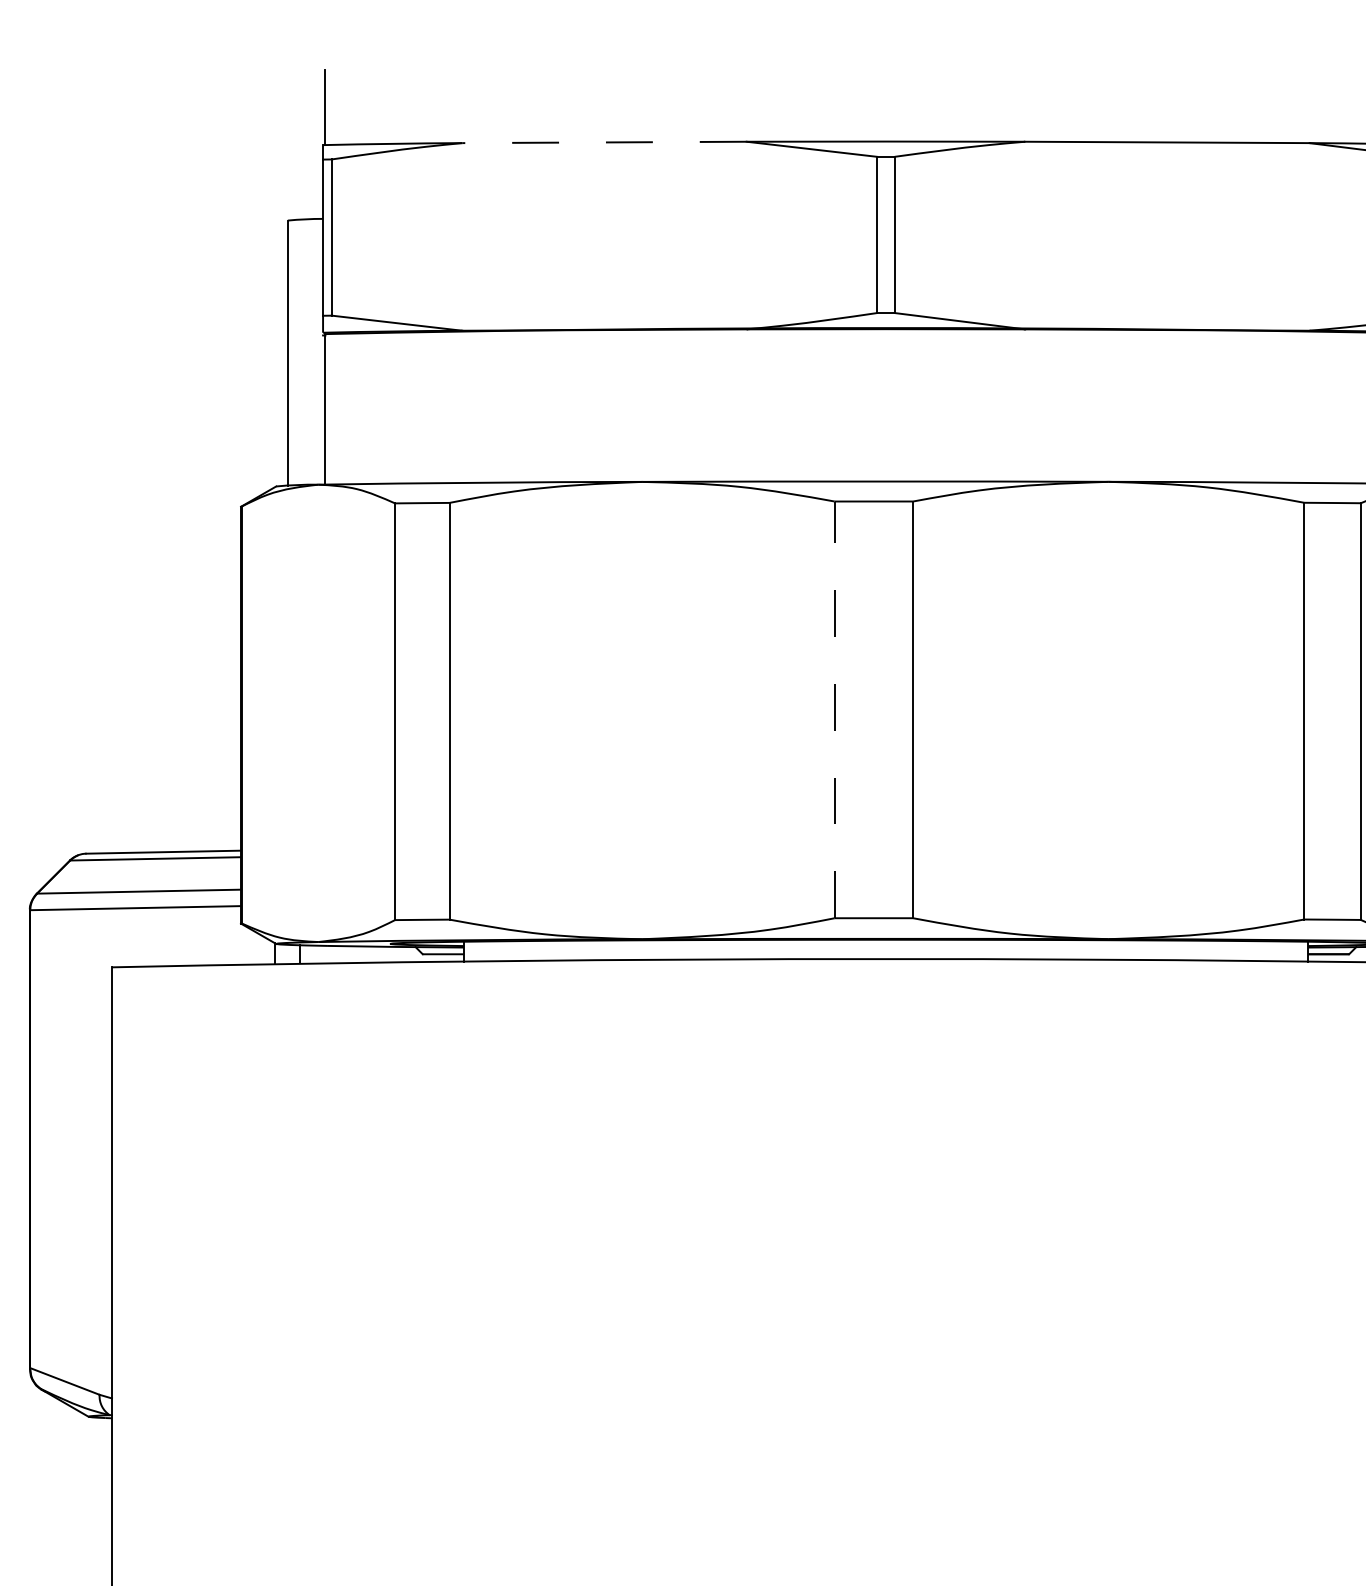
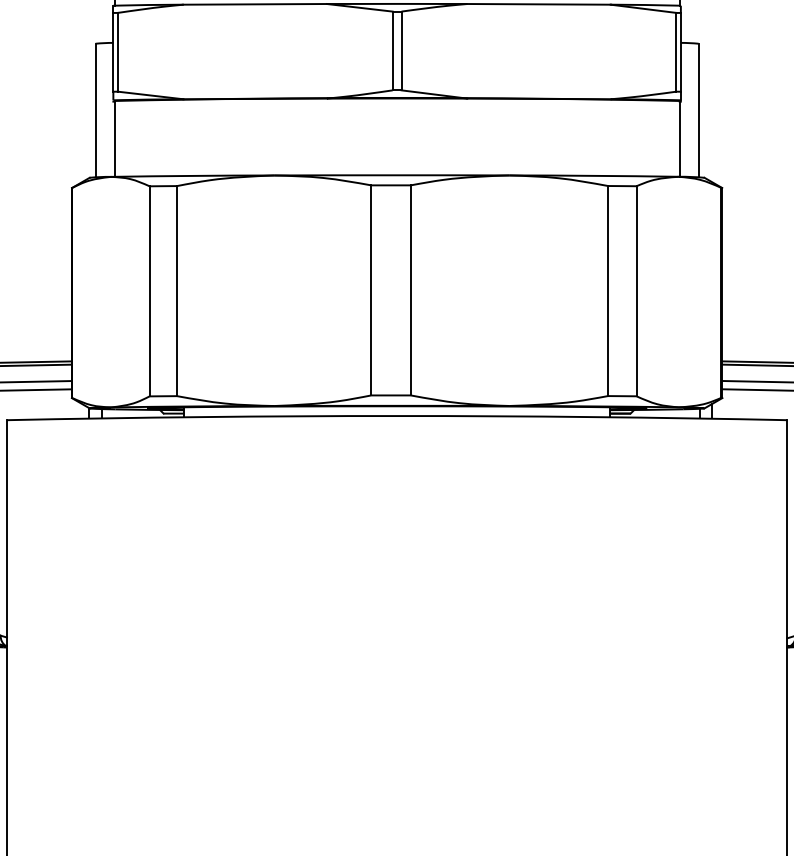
line: (605, 142) -> (255, 4), dashed -> solid
line: (835, 708) -> (371, 289), dashed -> solid

